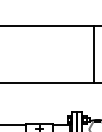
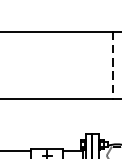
line: (93, 54) -> (112, 65), solid -> dashed

